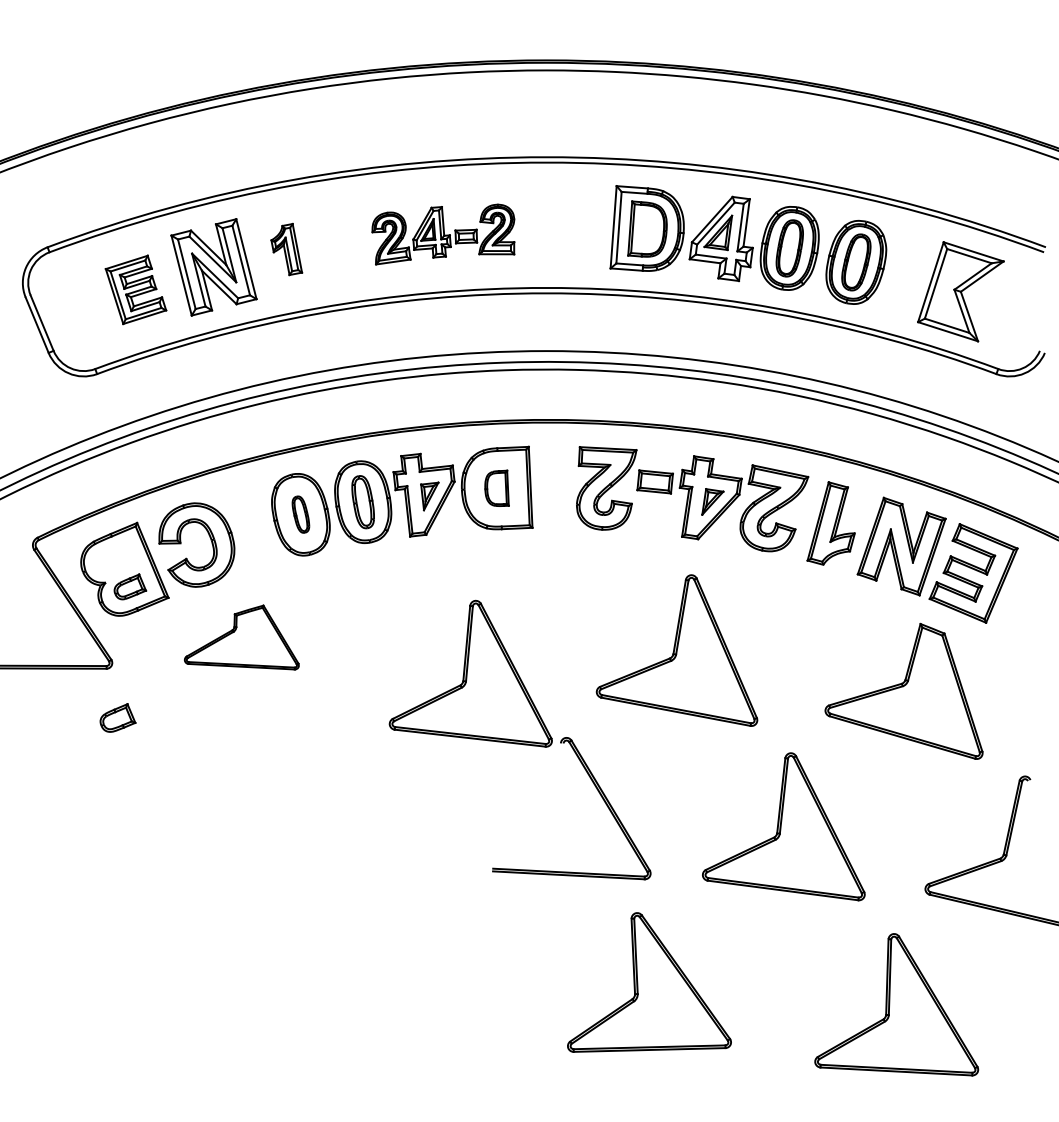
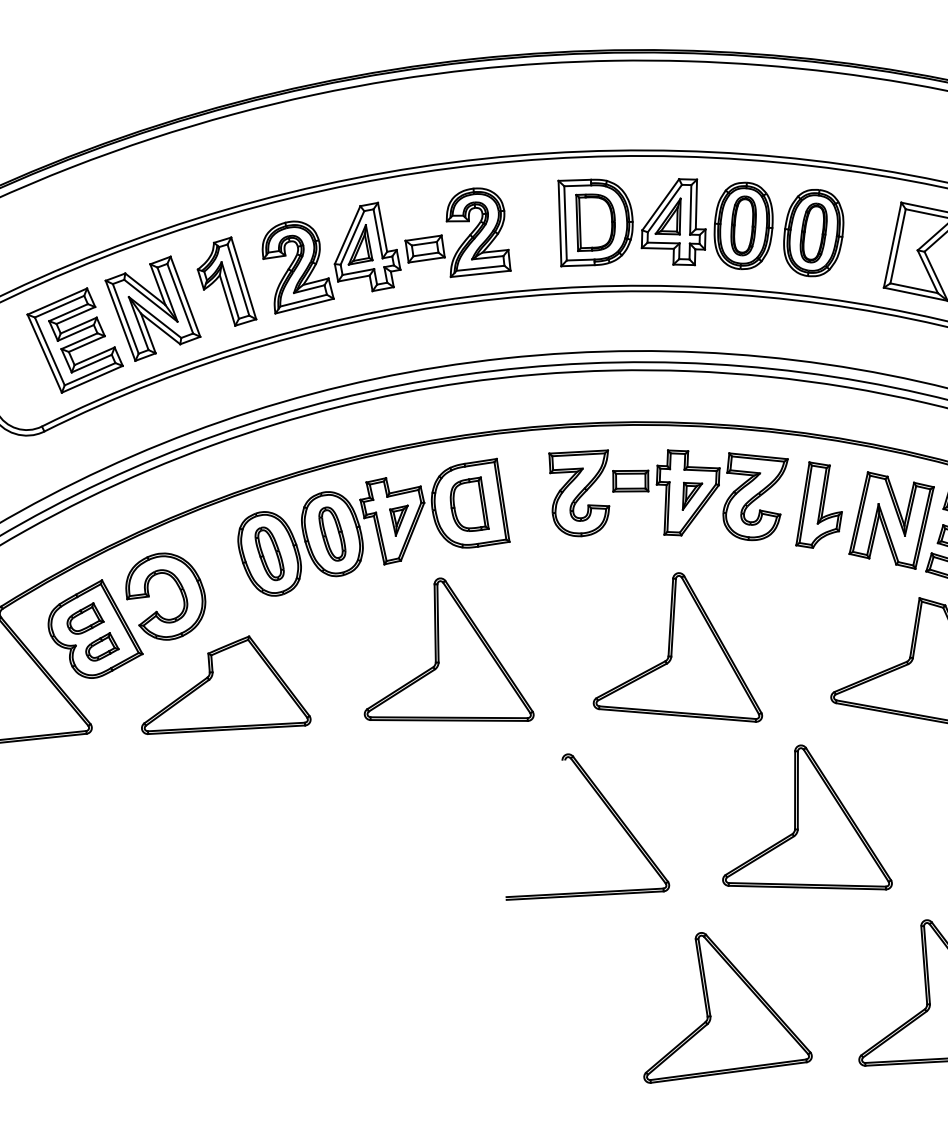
part: (443, 234) -> (385, 249), size x1.67
part: (286, 249) -> (225, 282), size x1.67
part: (135, 289) -> (74, 340), size x1.43
part: (496, 488) -> (468, 505), size x1.43
part: (300, 514) -> (269, 553), size x1.43
part: (241, 637) -> (222, 686), size x1.43
part: (470, 673) -> (442, 653), moved
part: (117, 717) -> (84, 618), moved
part: (649, 982) -> (721, 1003), moved

